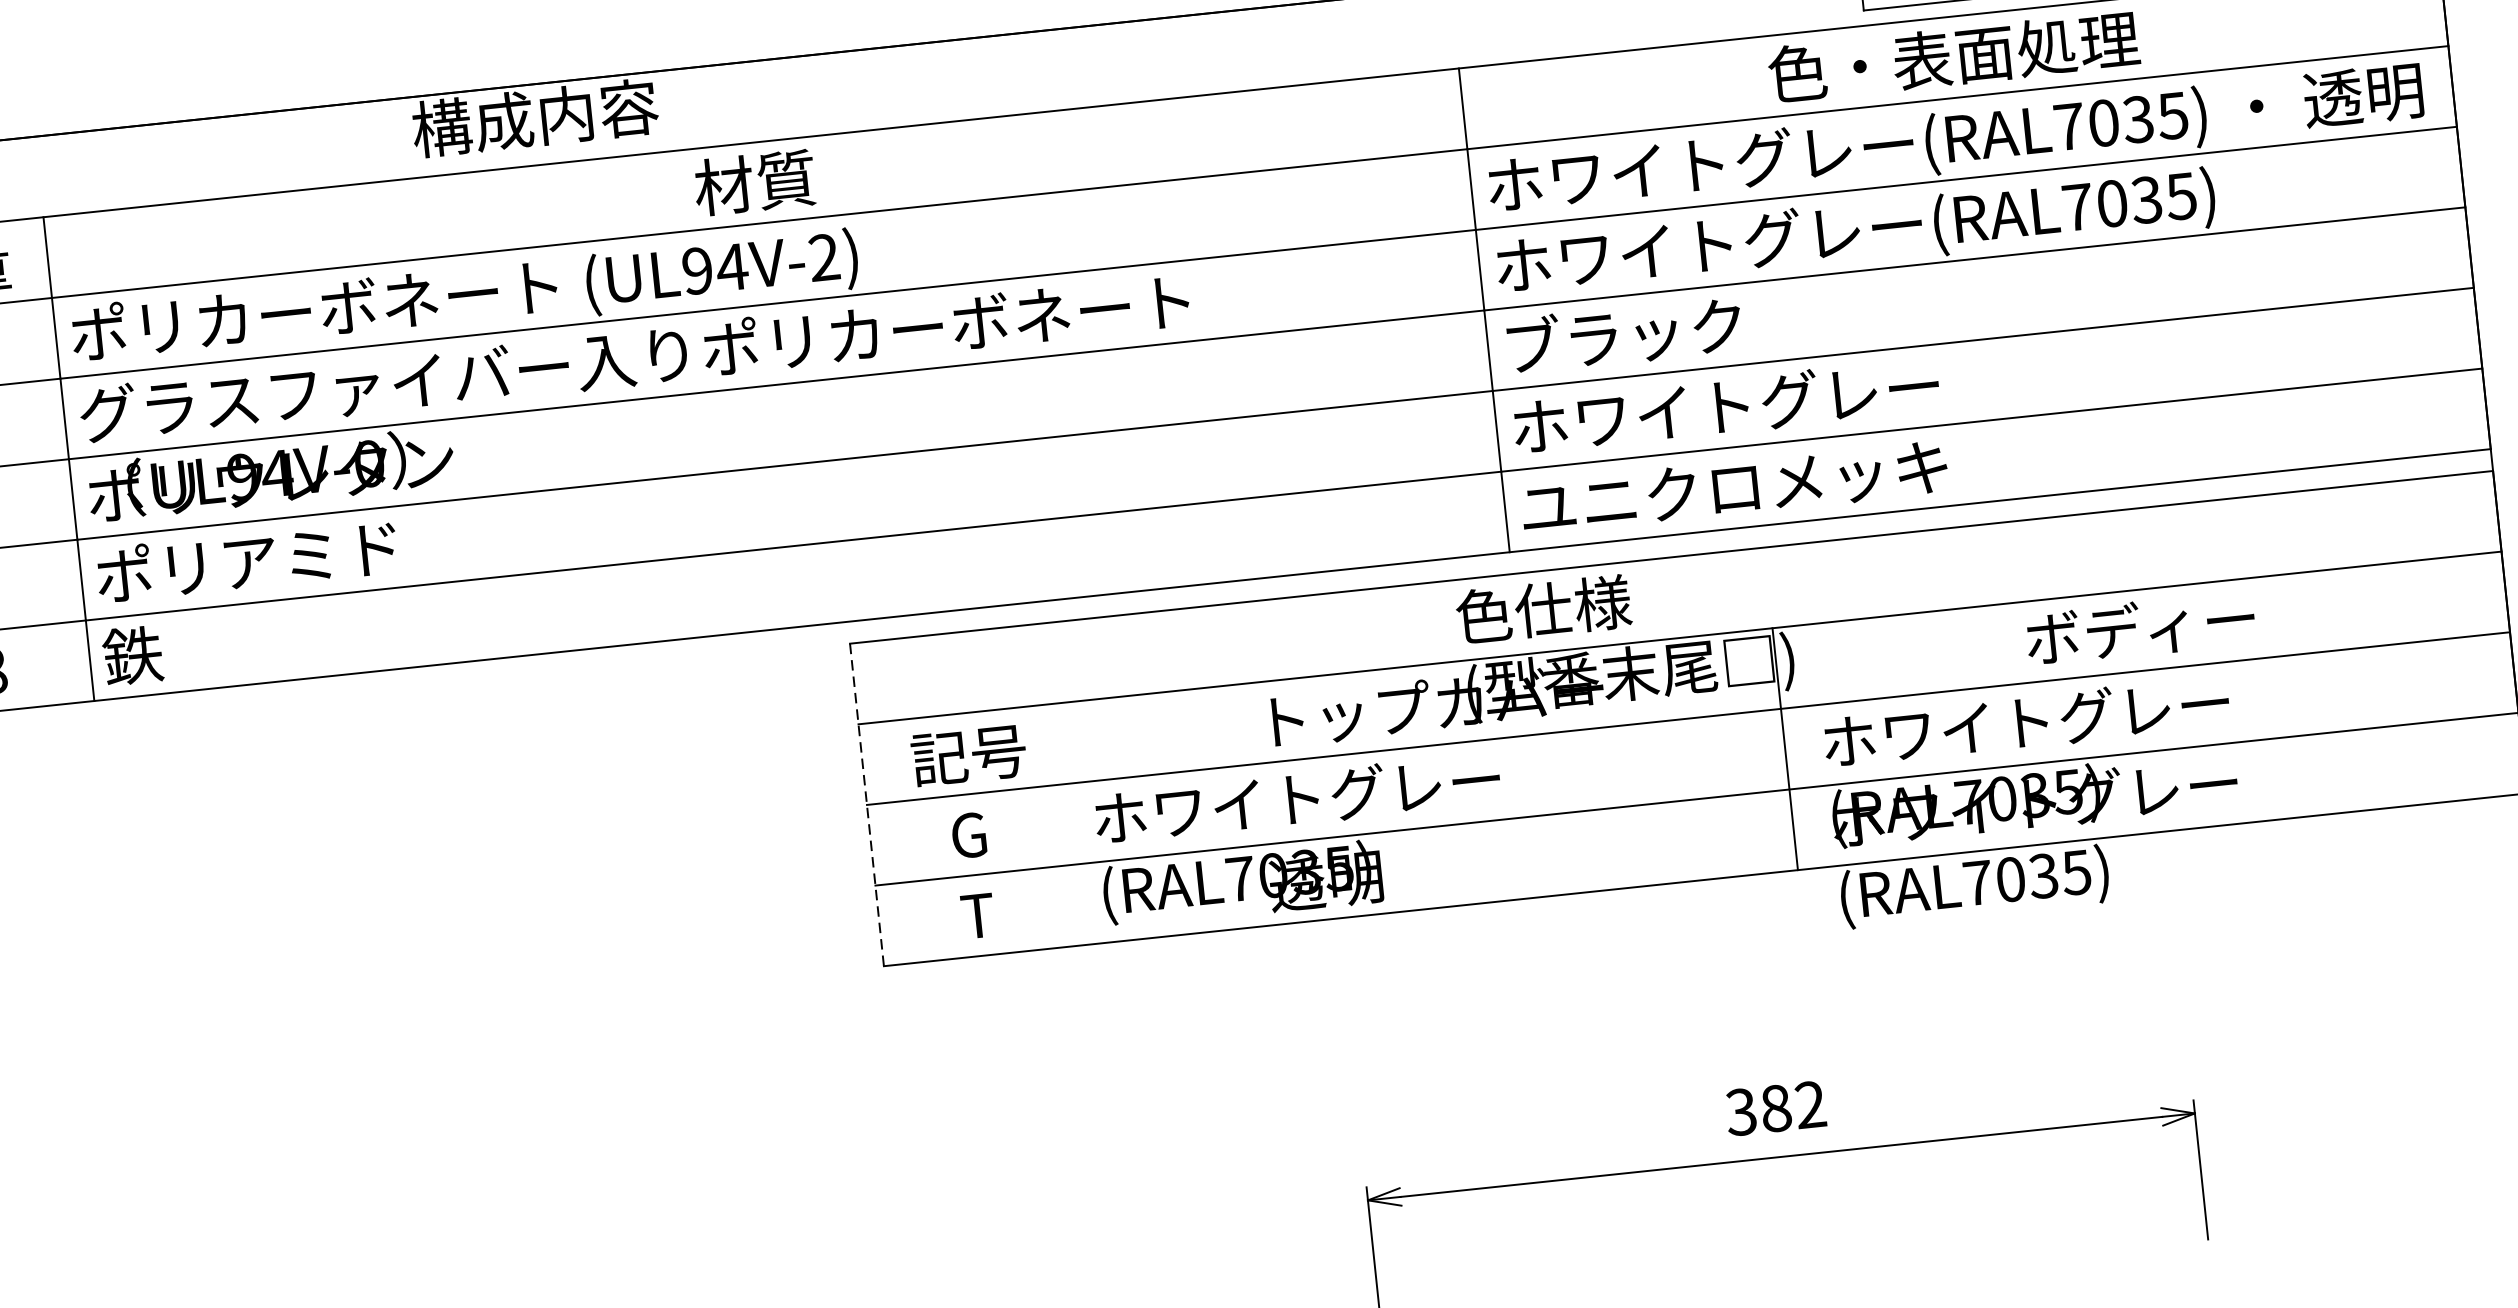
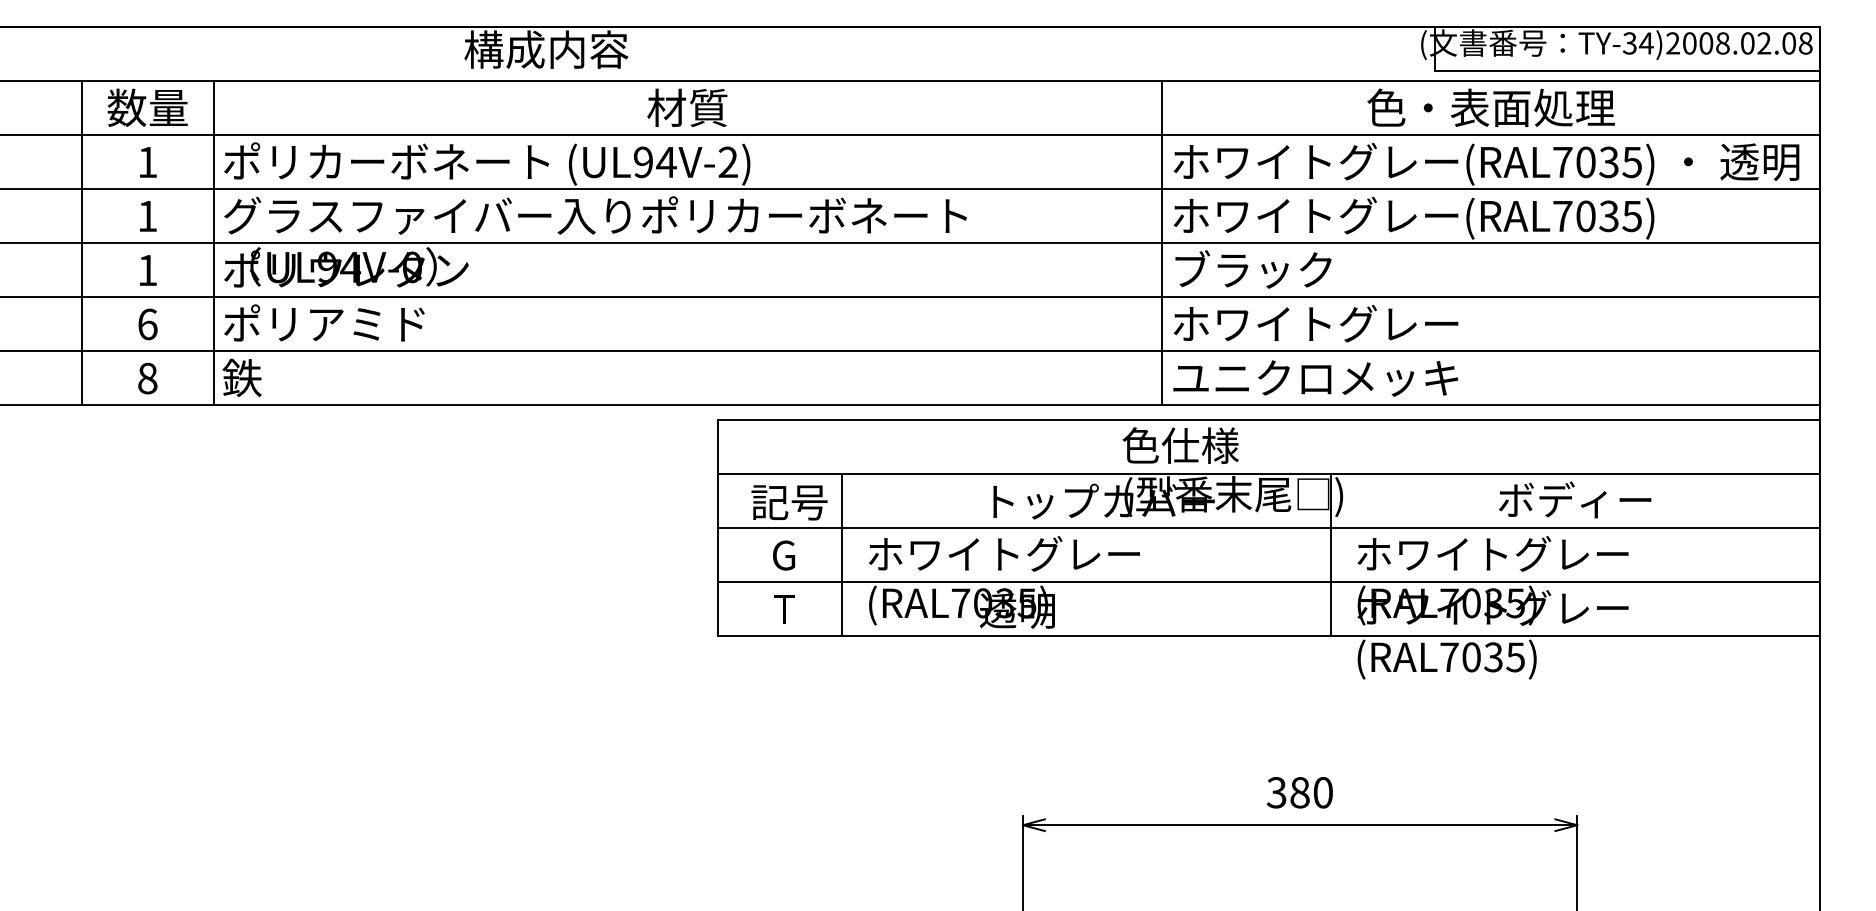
line: (867, 805) -> (718, 528), dashed -> solid
line: (1056, 826) -> (842, 555), added
text: (1809, 1104) -> (1322, 792), 382 -> 380

